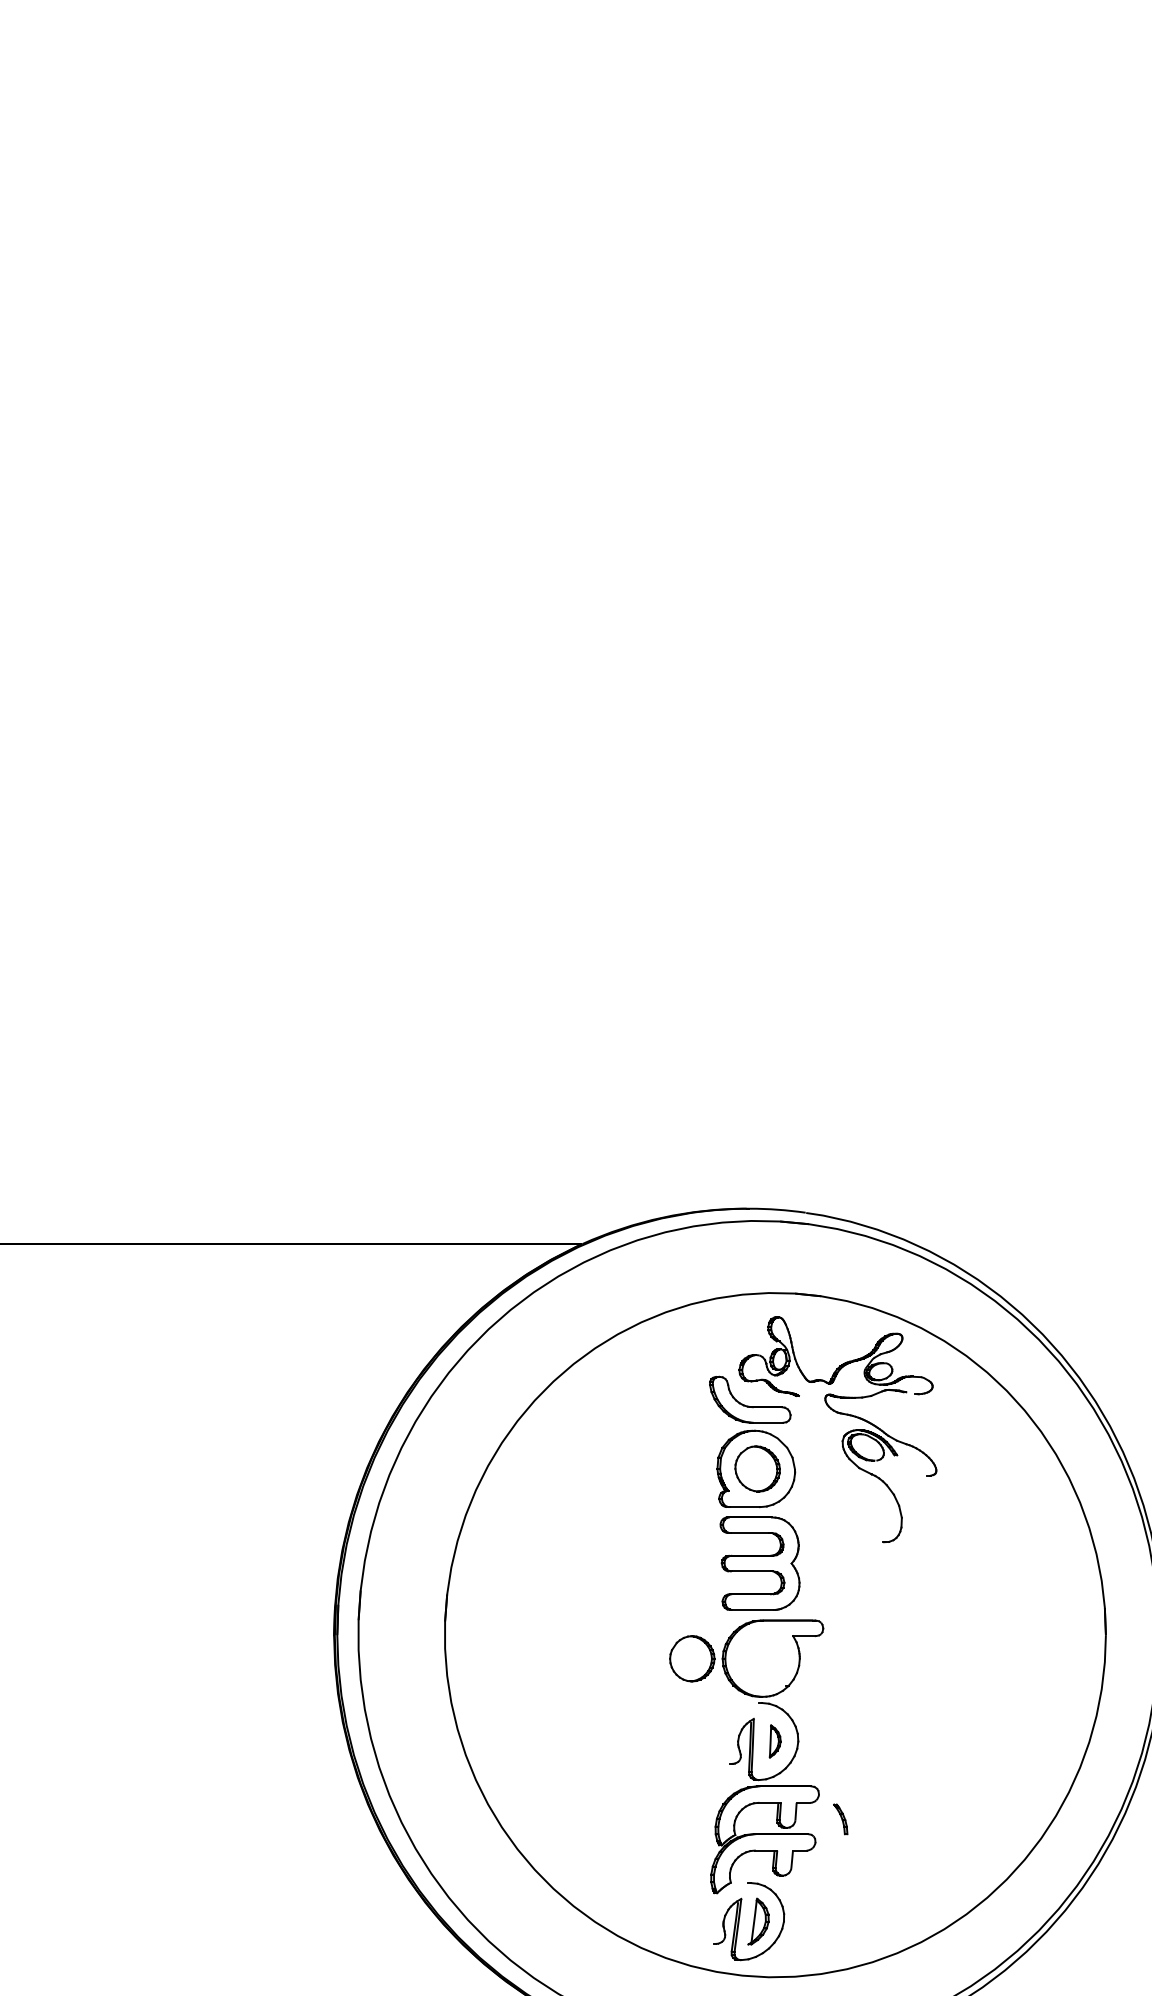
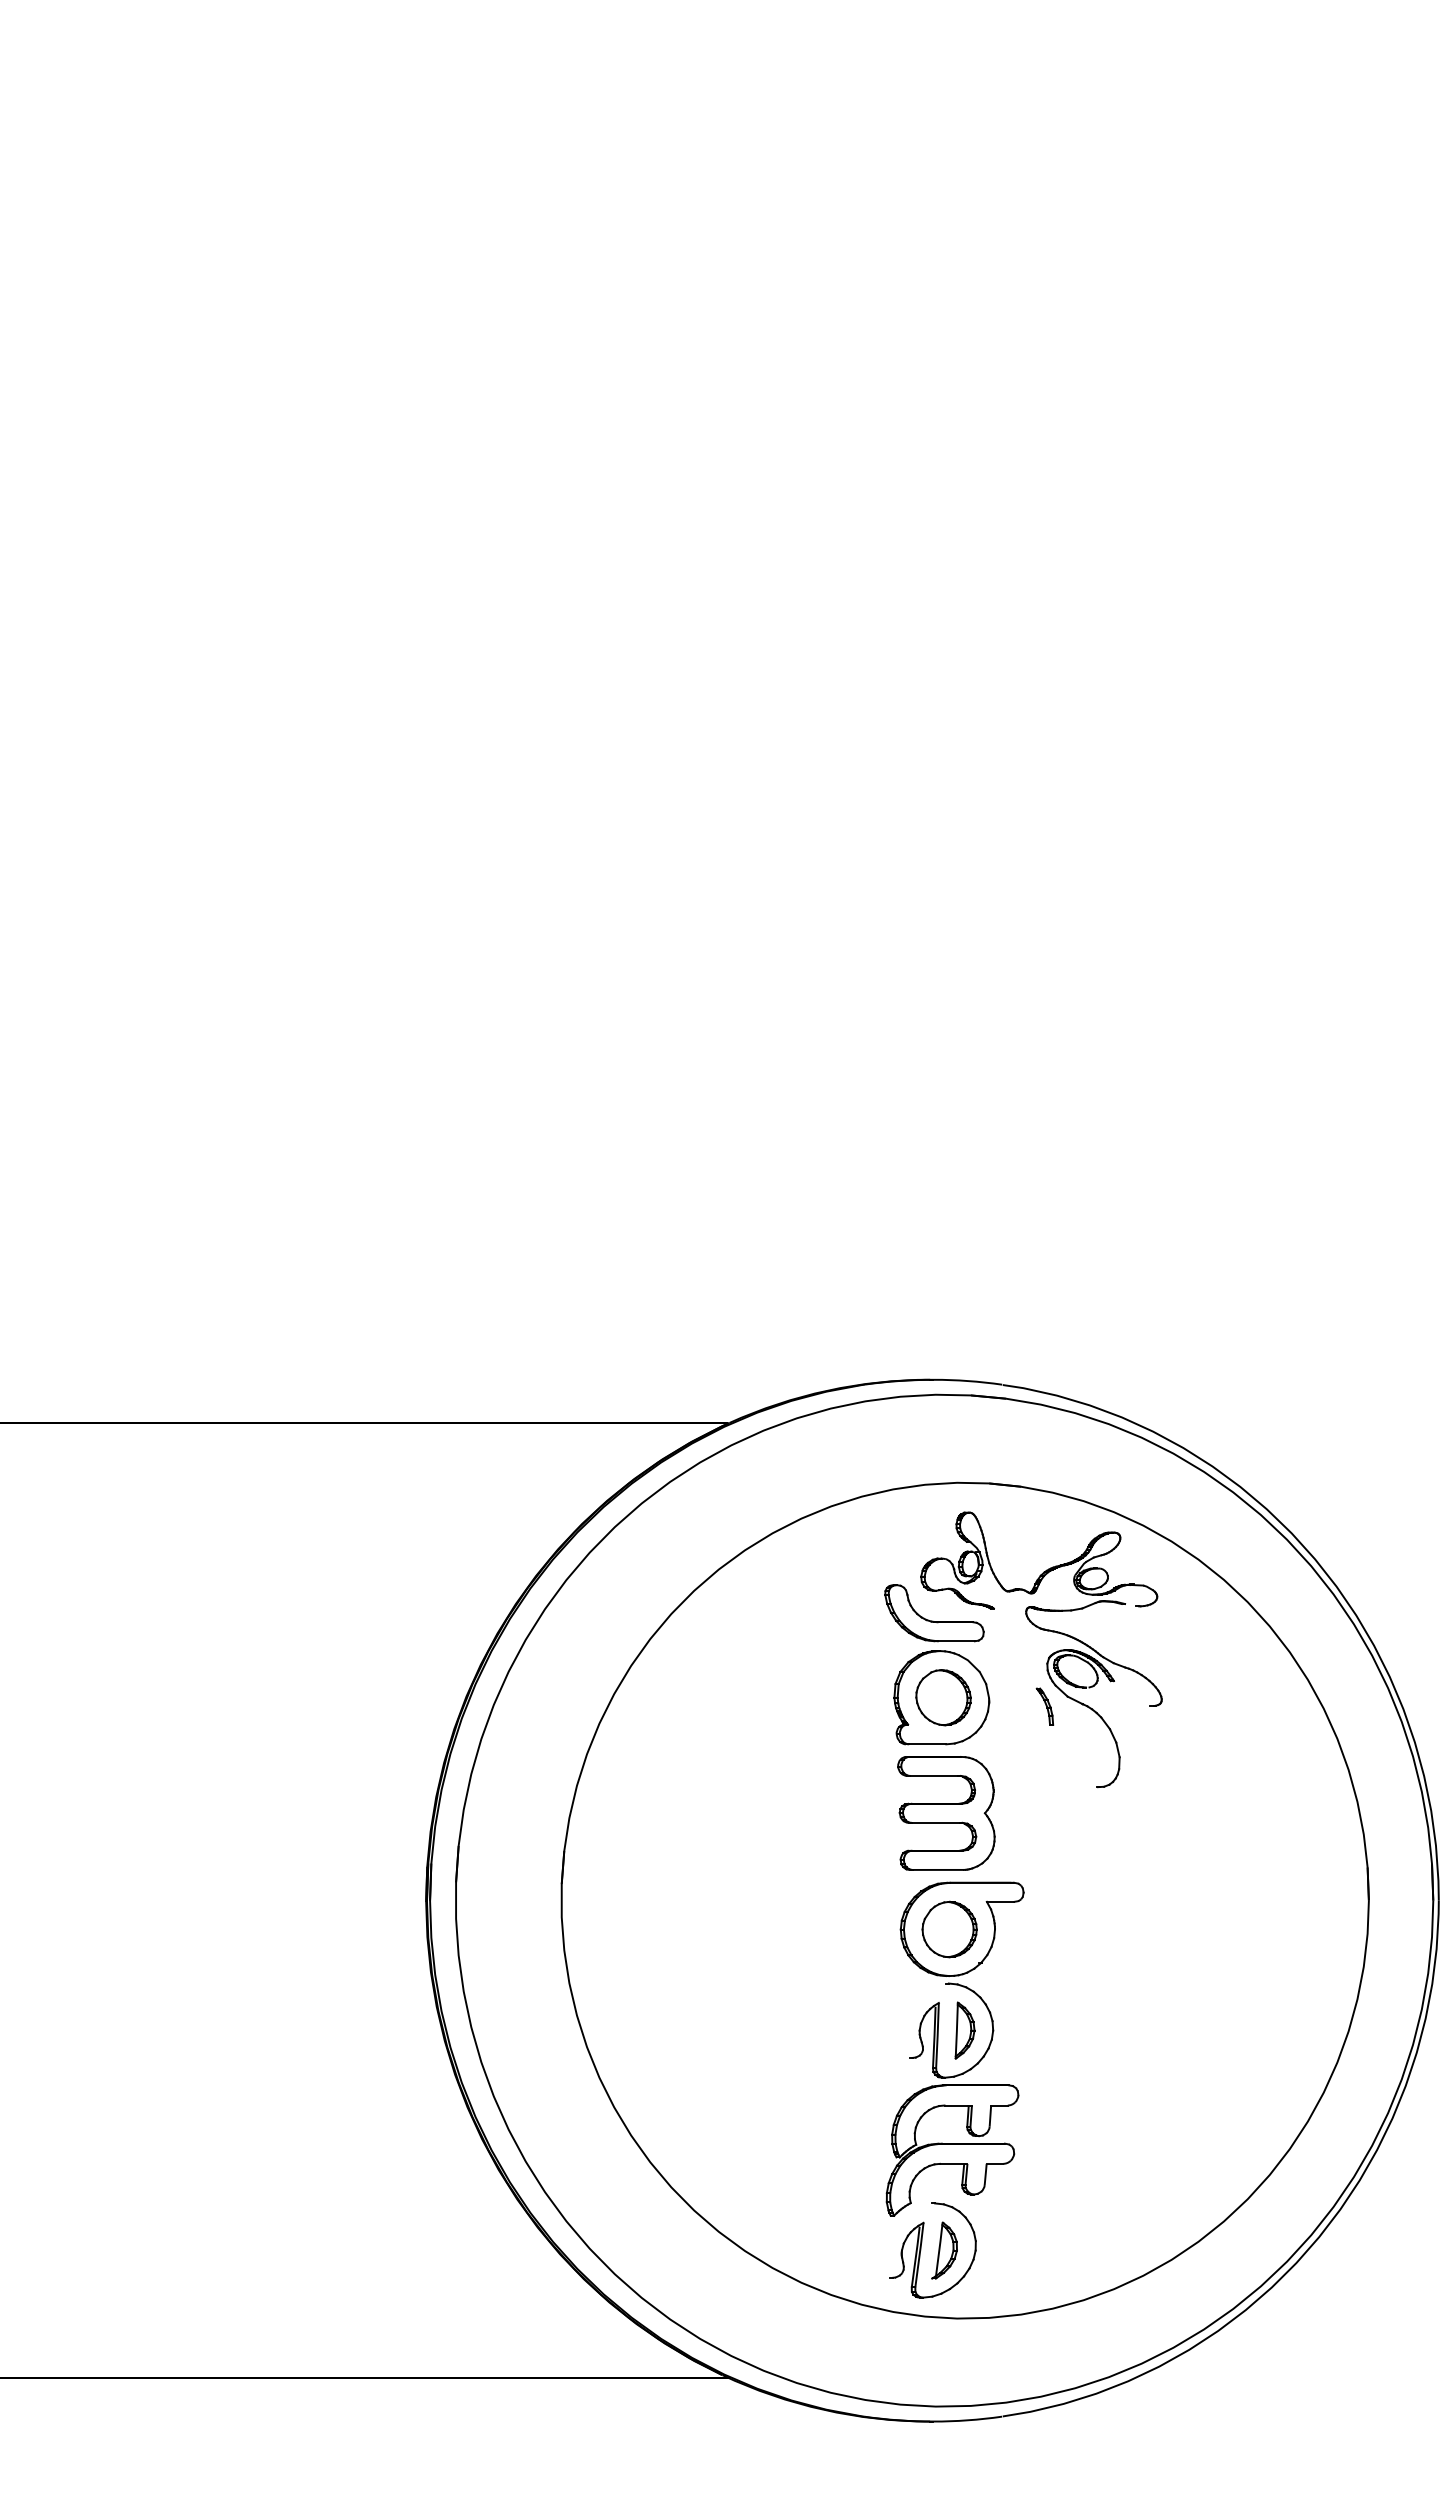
part: (692, 1658) -> (949, 1929), moved
part: (774, 1741) -> (964, 2030), size x1.43
part: (840, 1819) -> (1044, 1706), moved

